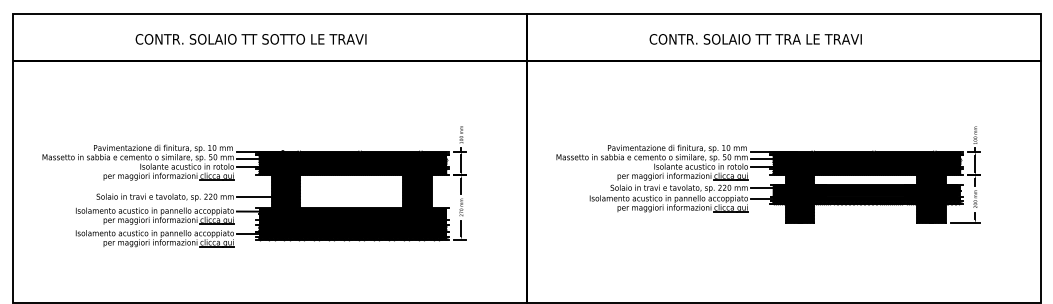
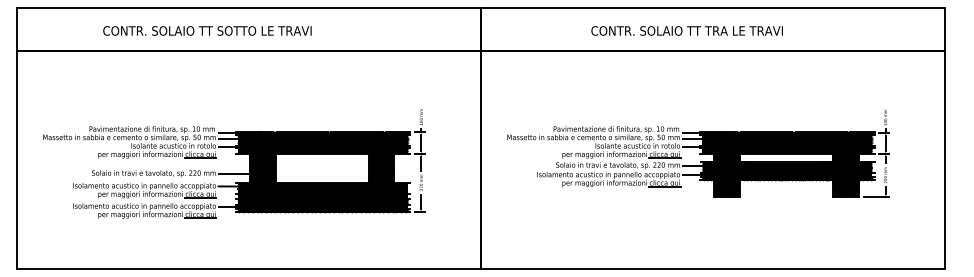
text: (251, 38) -> (207, 30), moved

